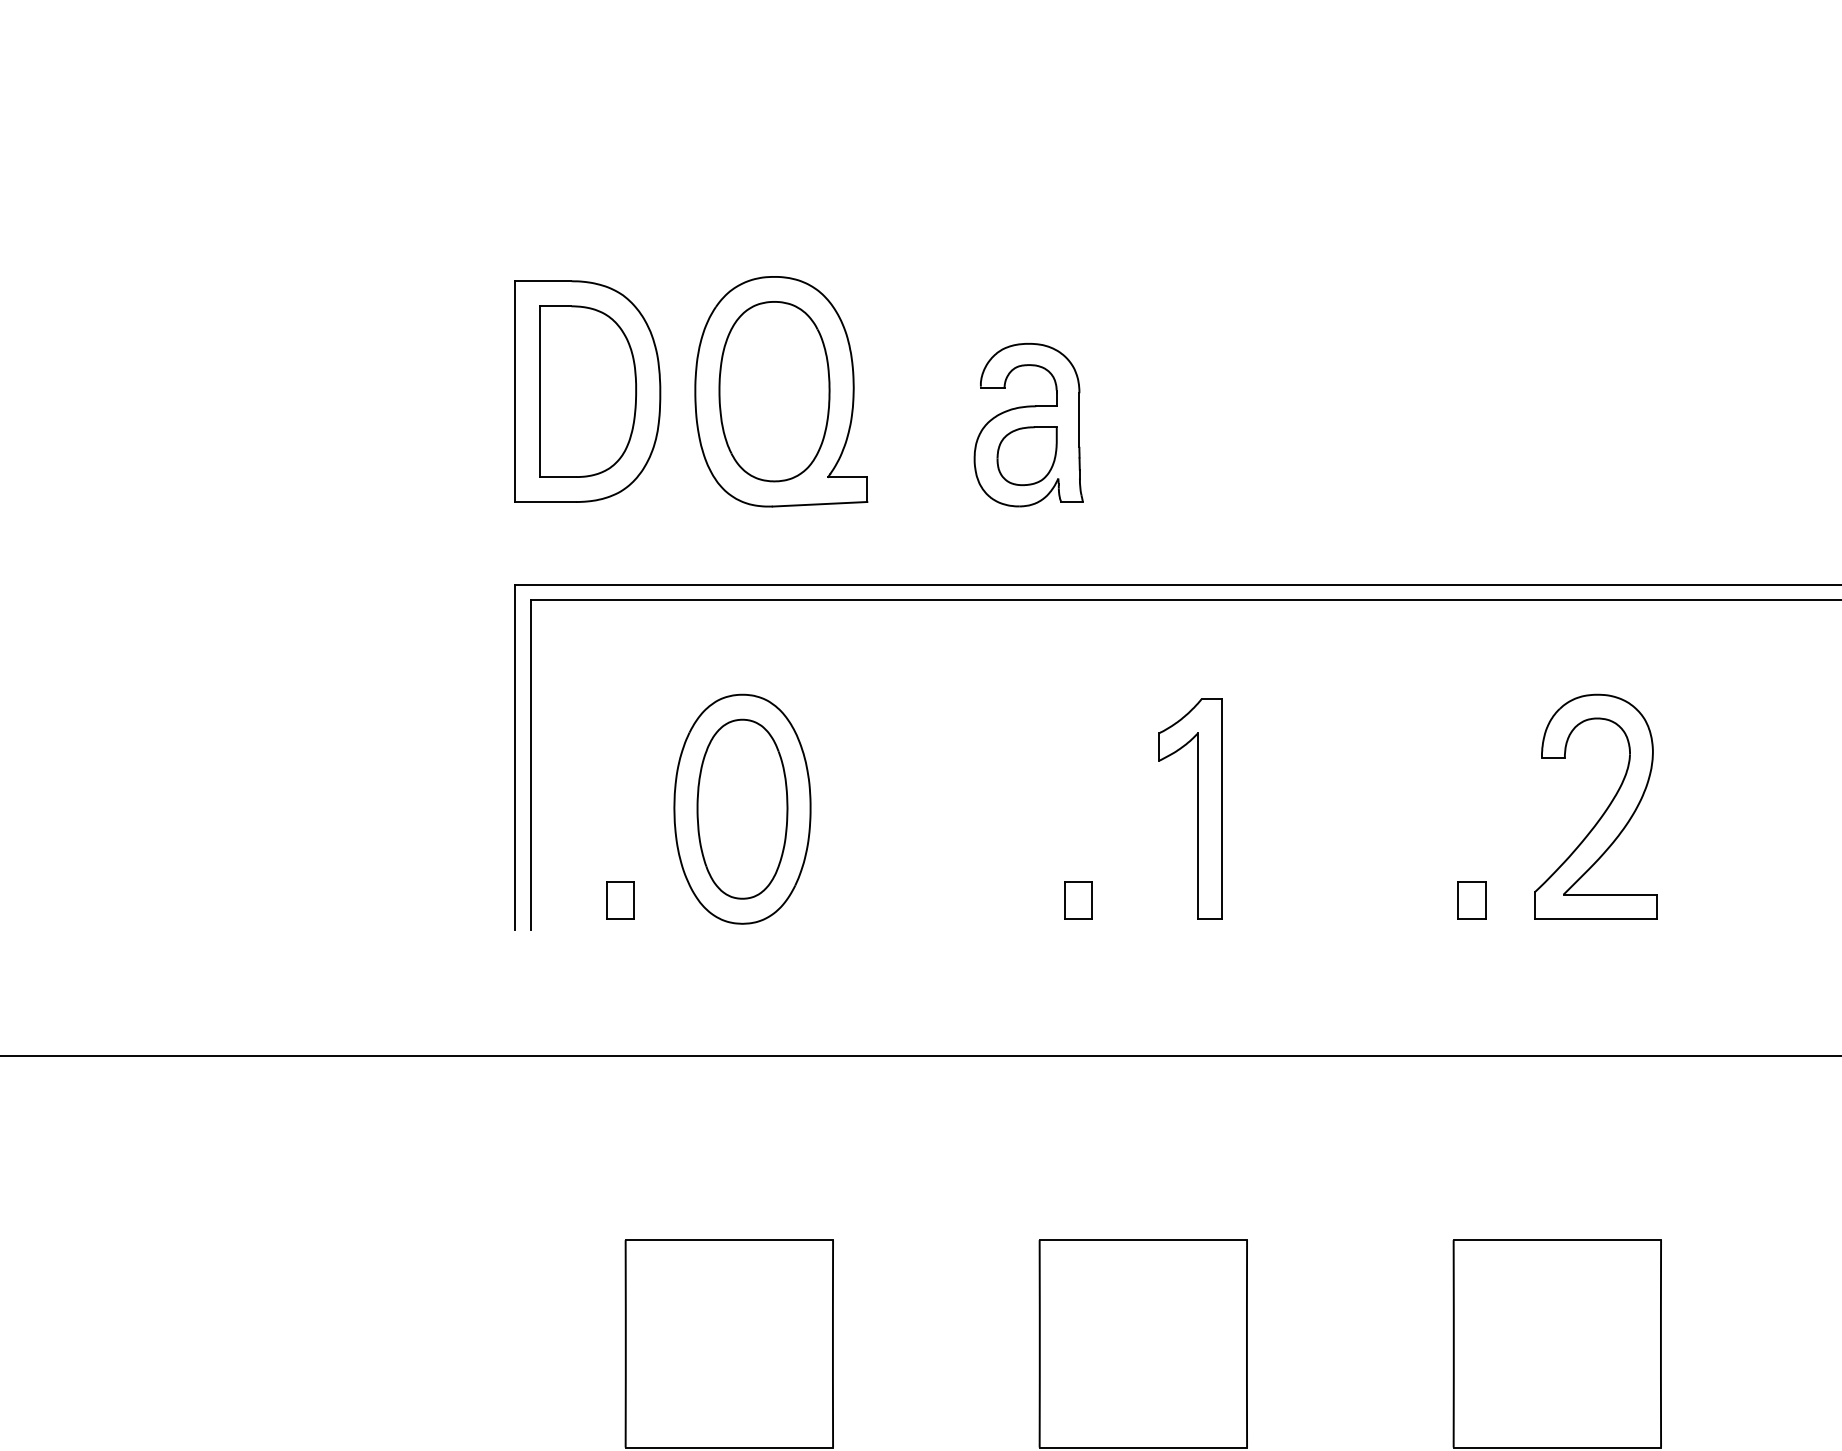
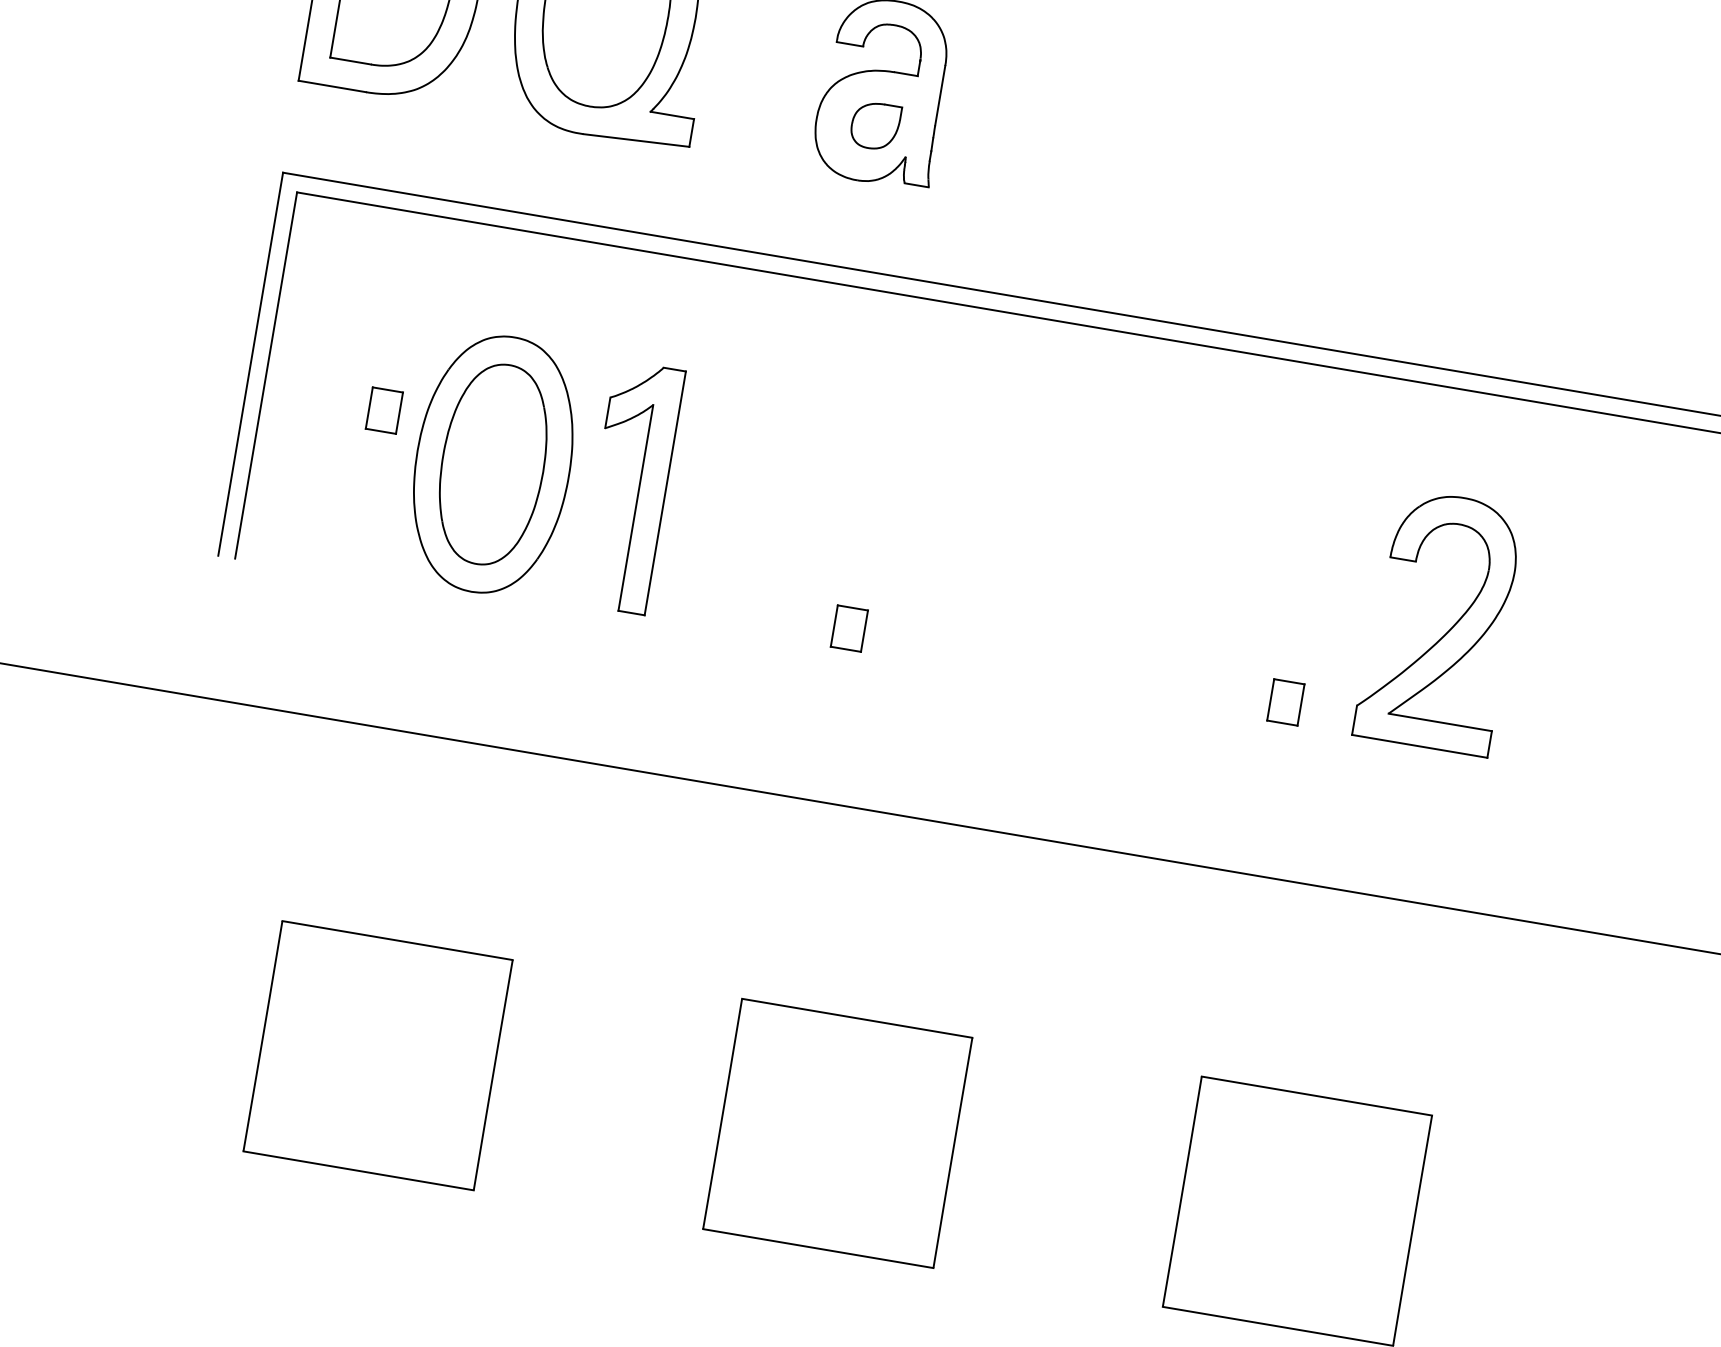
part: (1026, 456) -> (874, 126), size x0.7
part: (1197, 808) -> (638, 488), moved
part: (620, 900) -> (384, 411), moved

